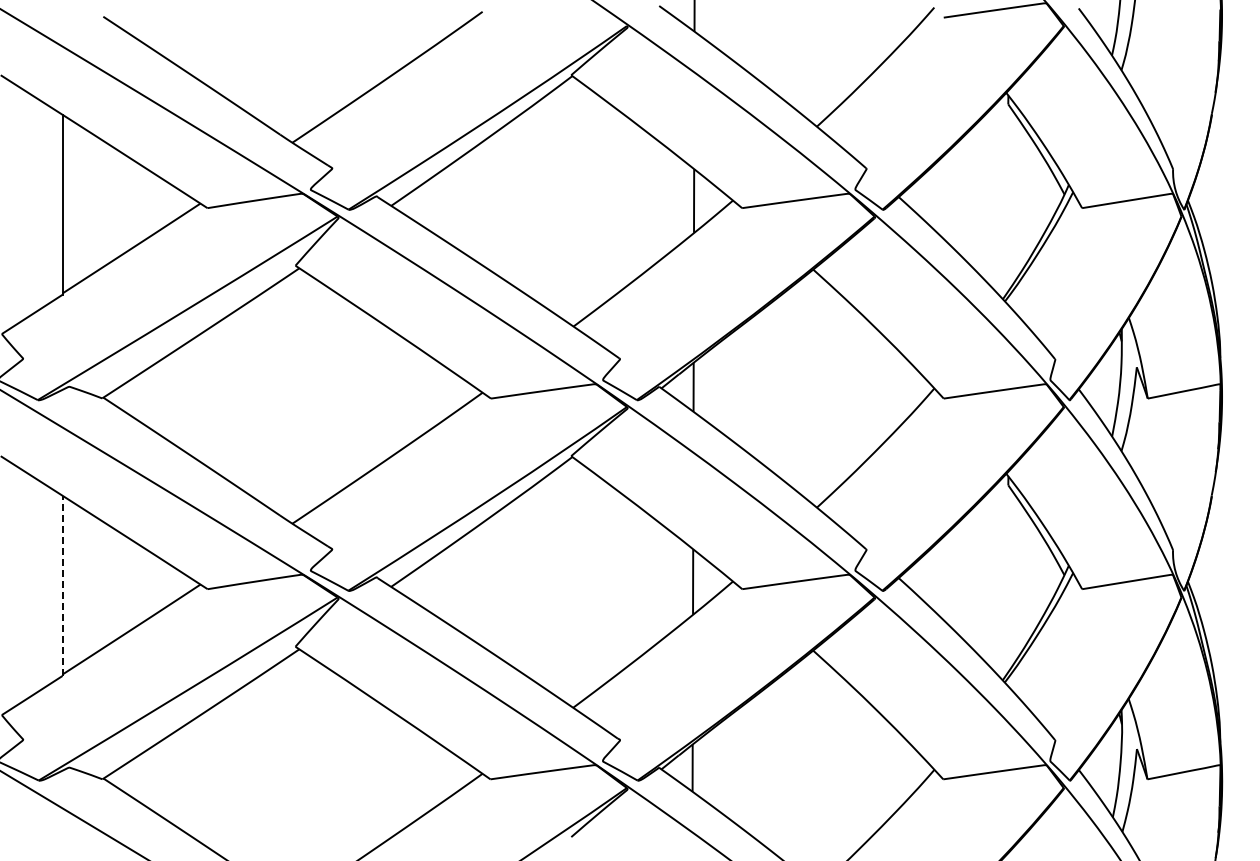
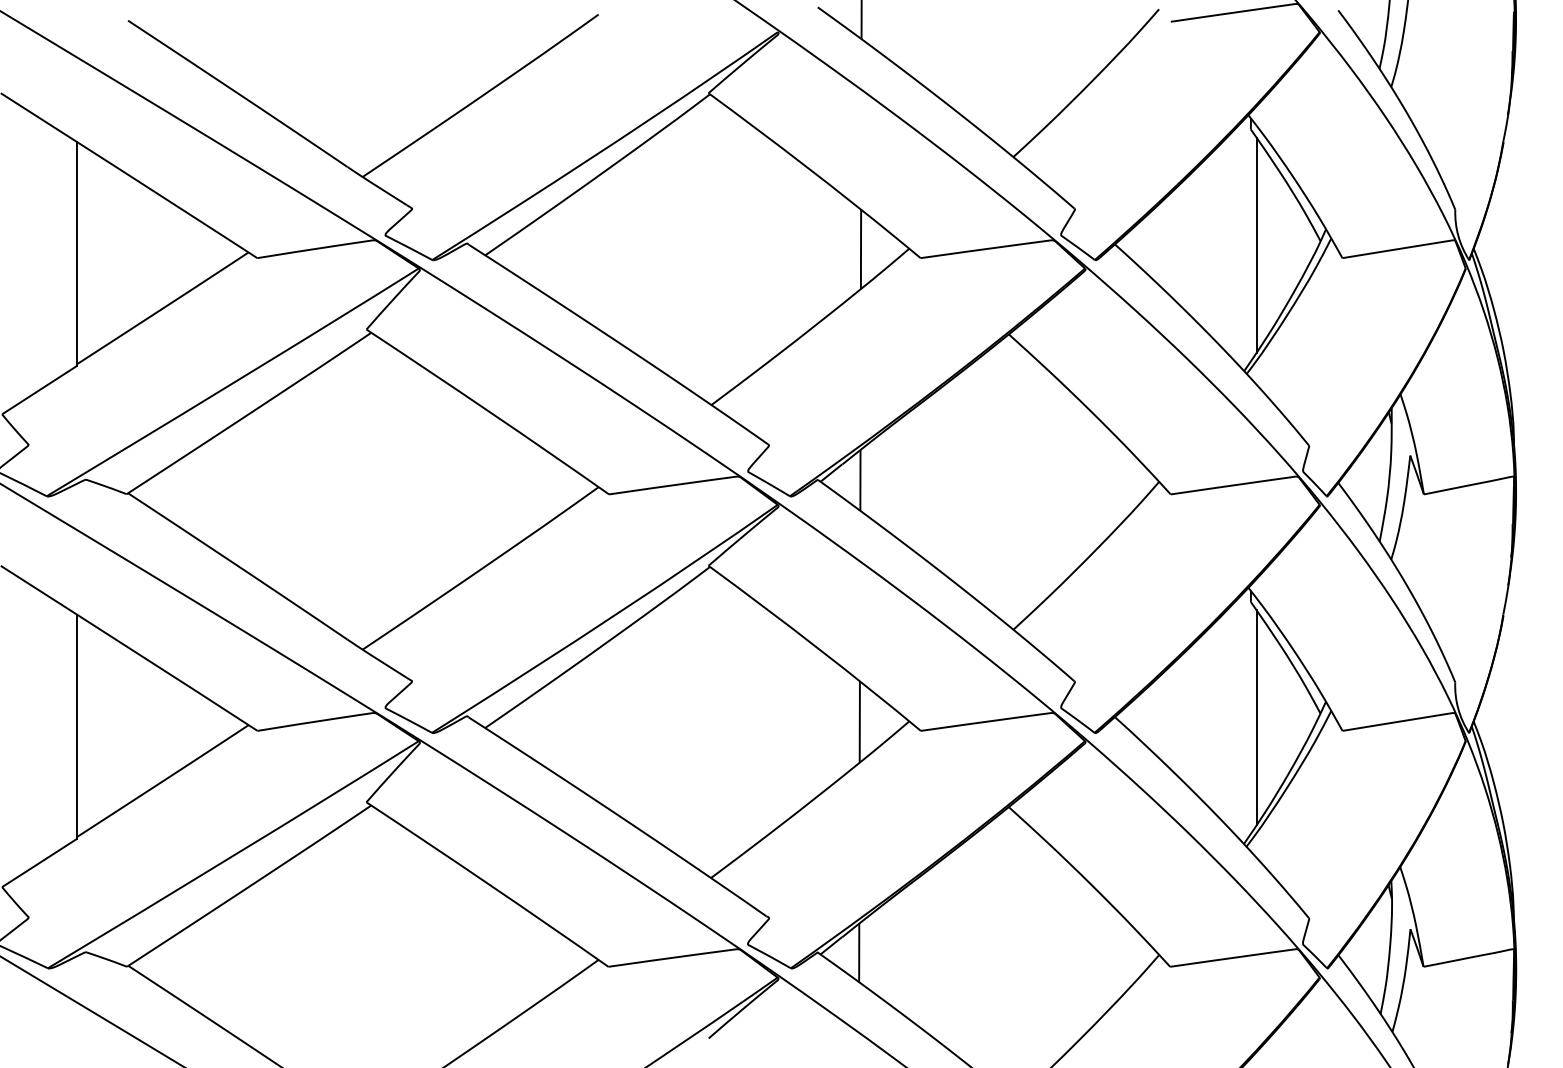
line: (1012, 197) -> (1256, 244), added
line: (1012, 578) -> (1256, 717), added
line: (62, 585) -> (77, 726), dashed -> solid

